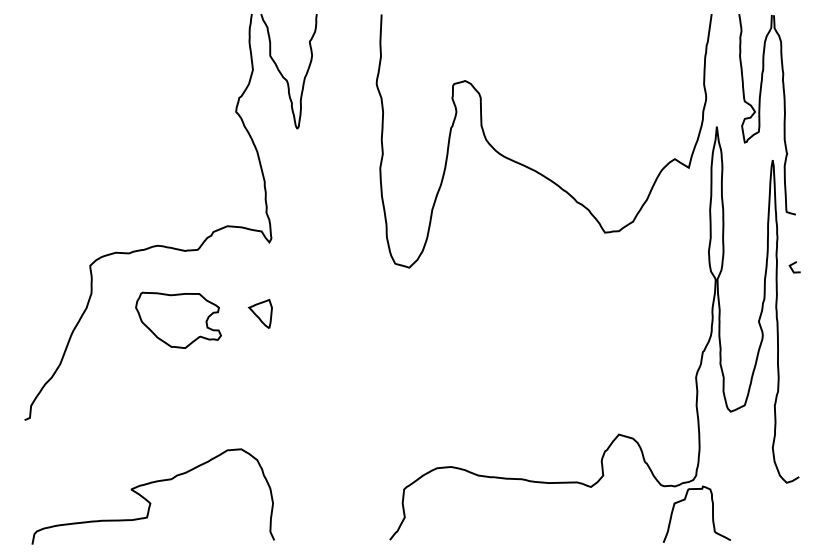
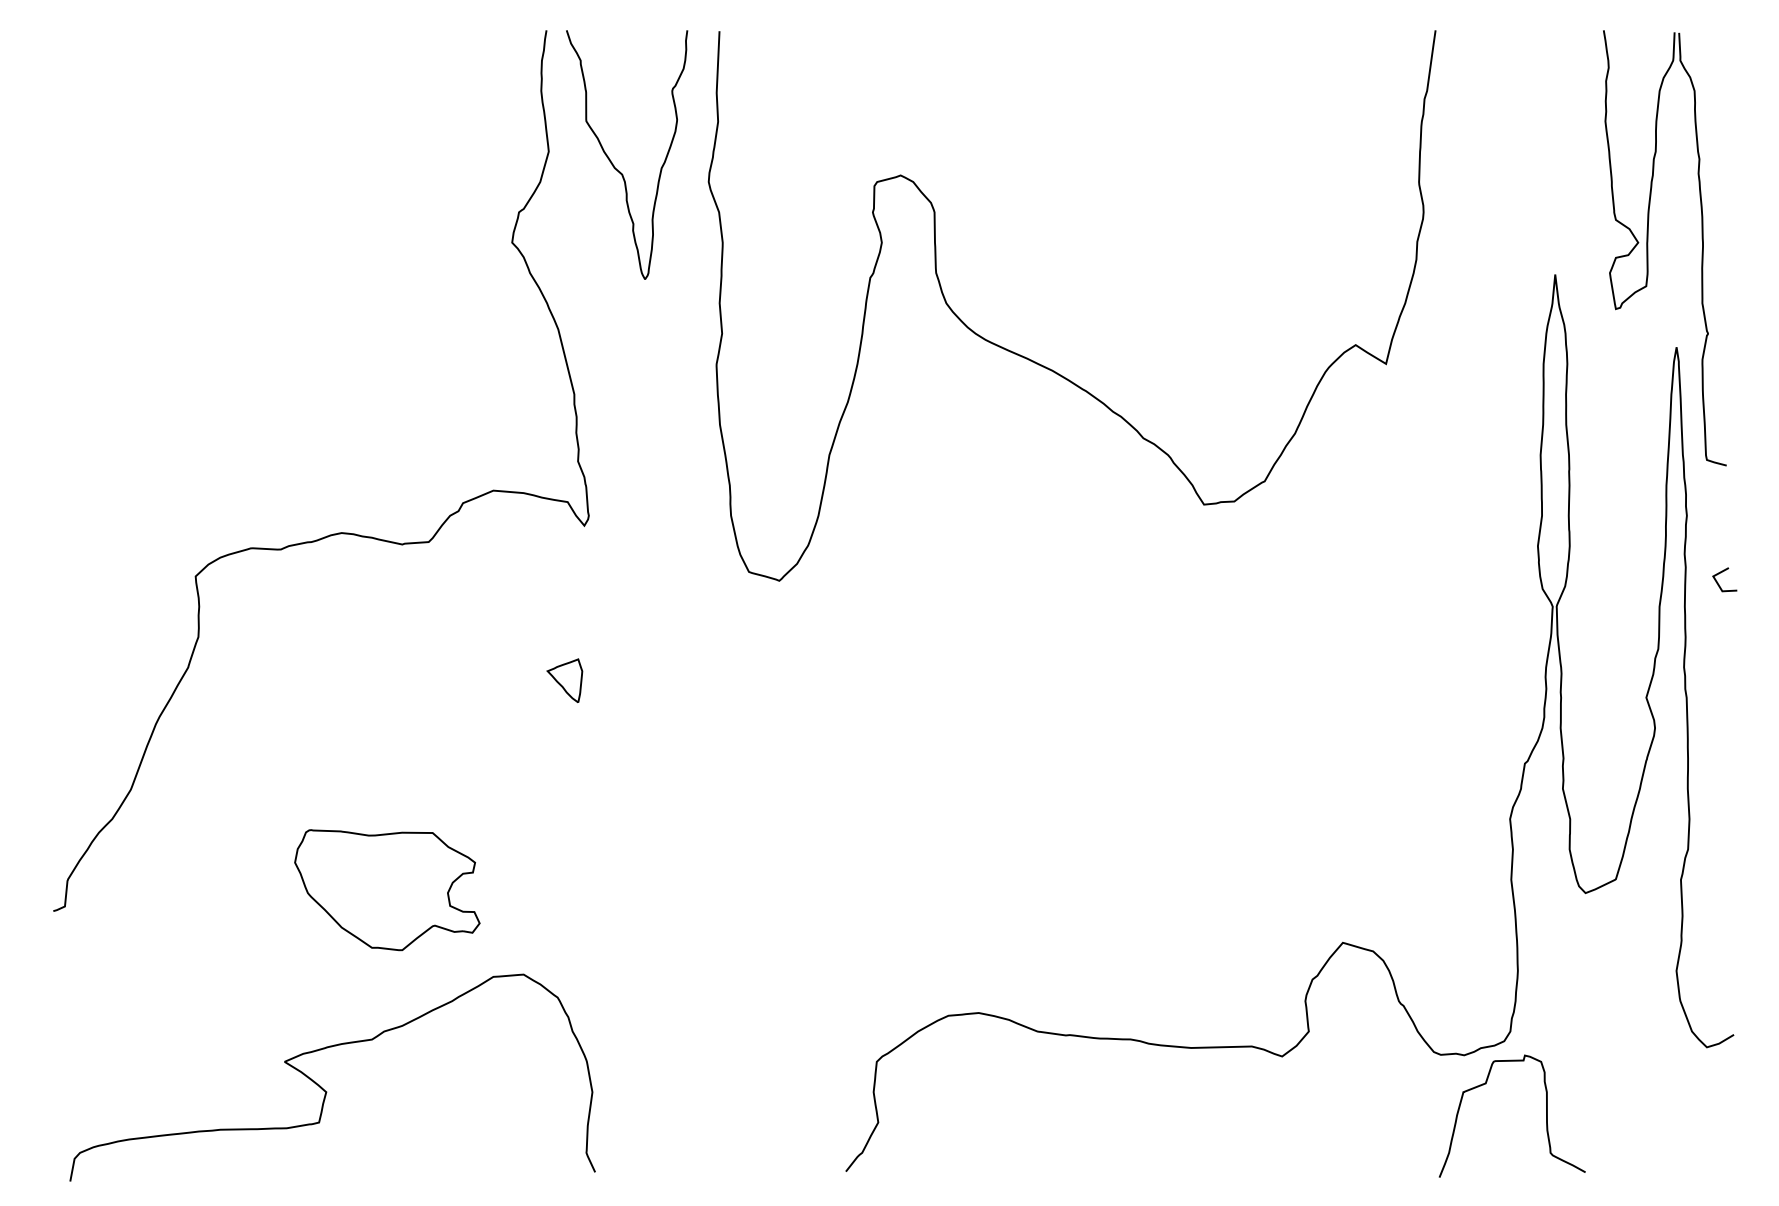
curve: (530, 167) -> (1042, 363), moved
part: (259, 313) -> (562, 680), size x0.7
part: (178, 319) -> (387, 888), moved

